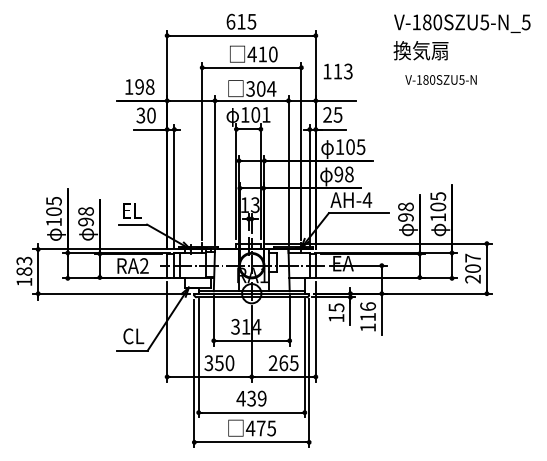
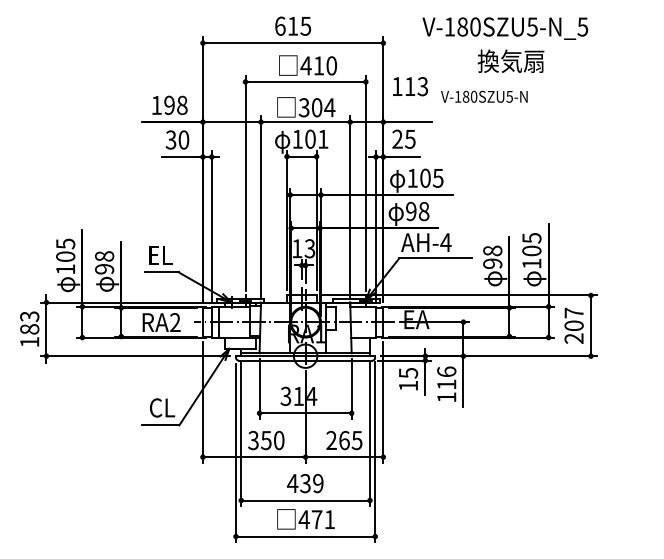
text: (462, 23) -> (505, 28), moved
text: (440, 79) -> (483, 96), moved
text: (271, 428) -> (329, 519), 475 -> 471

